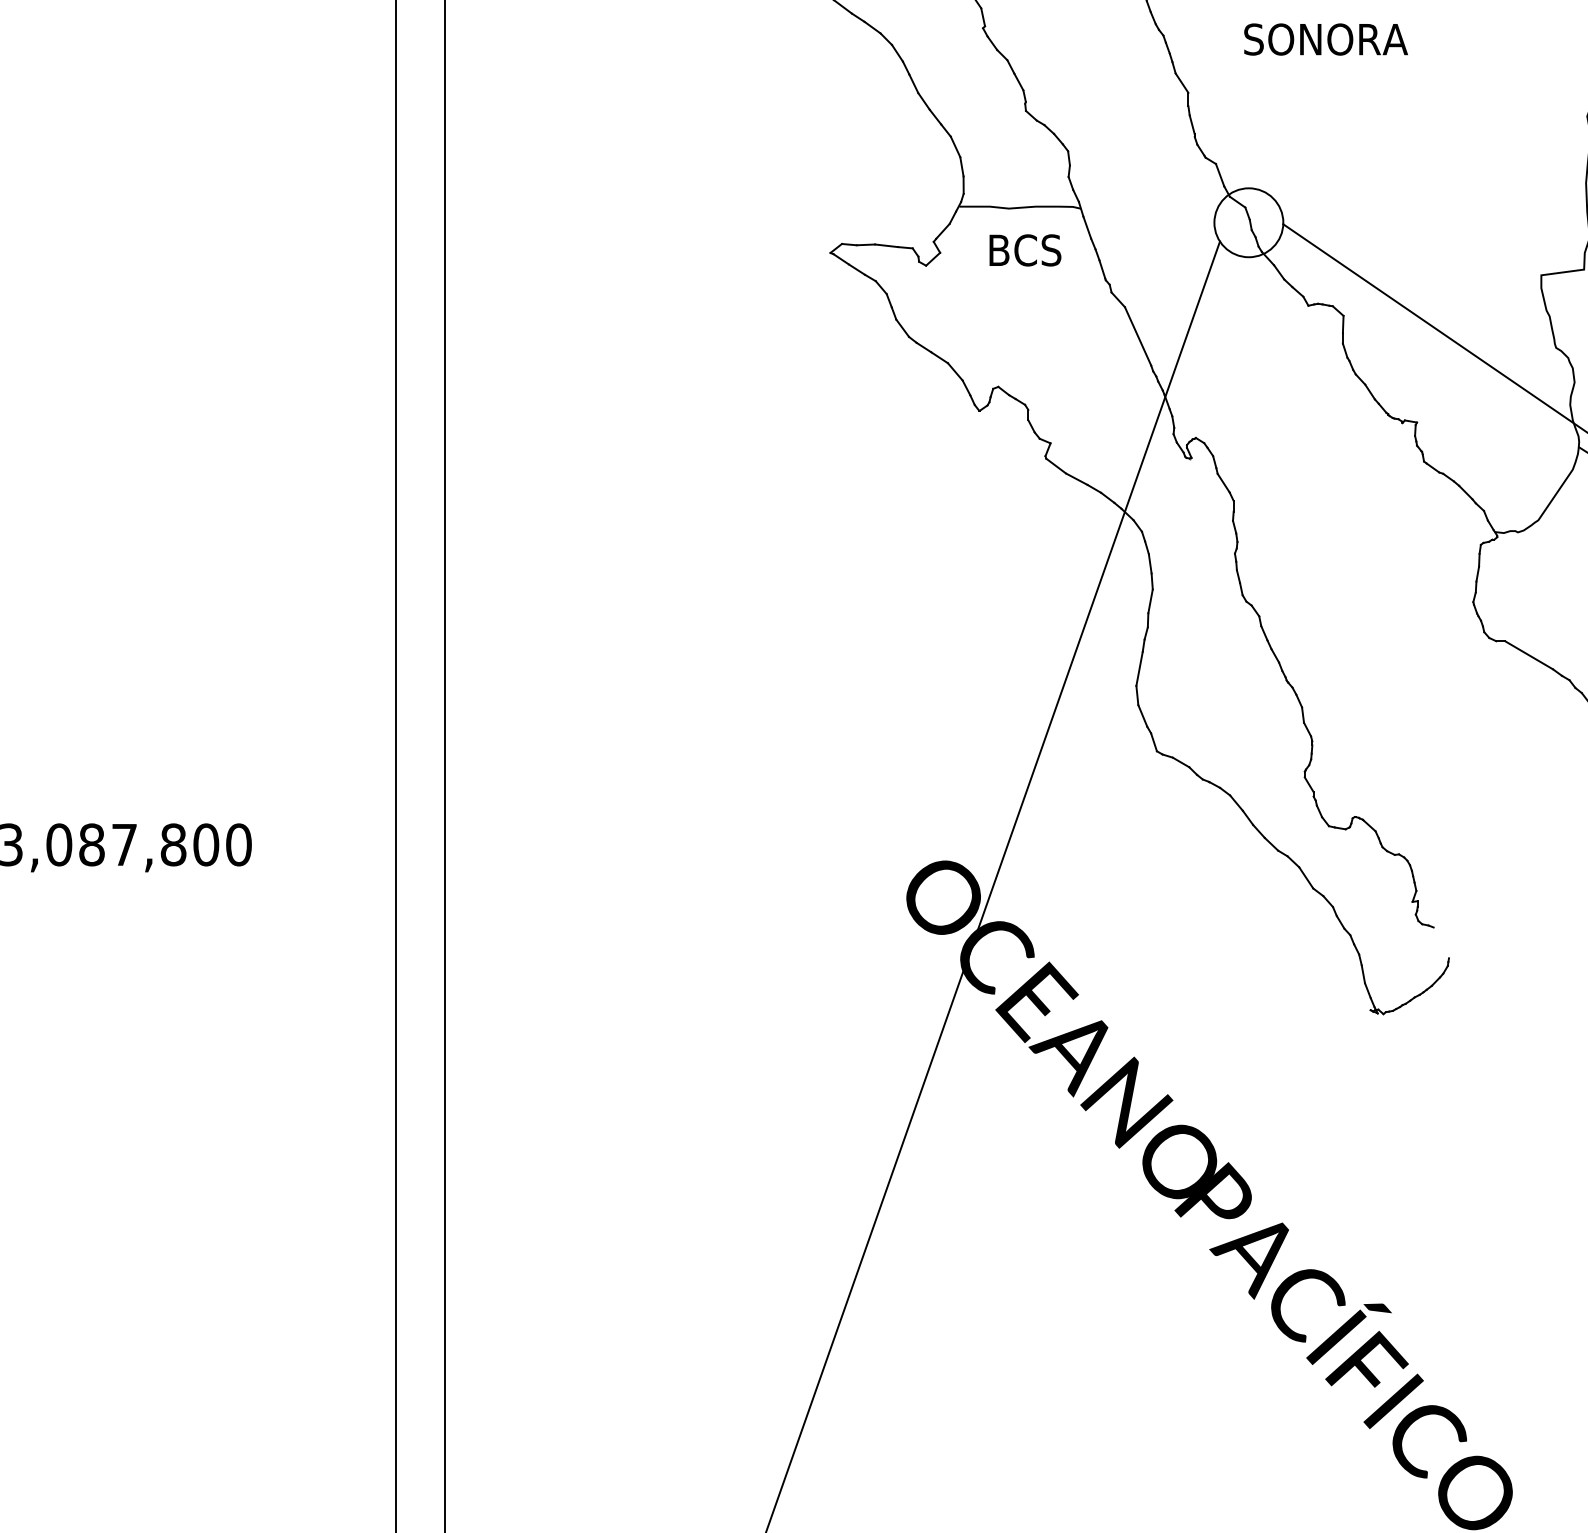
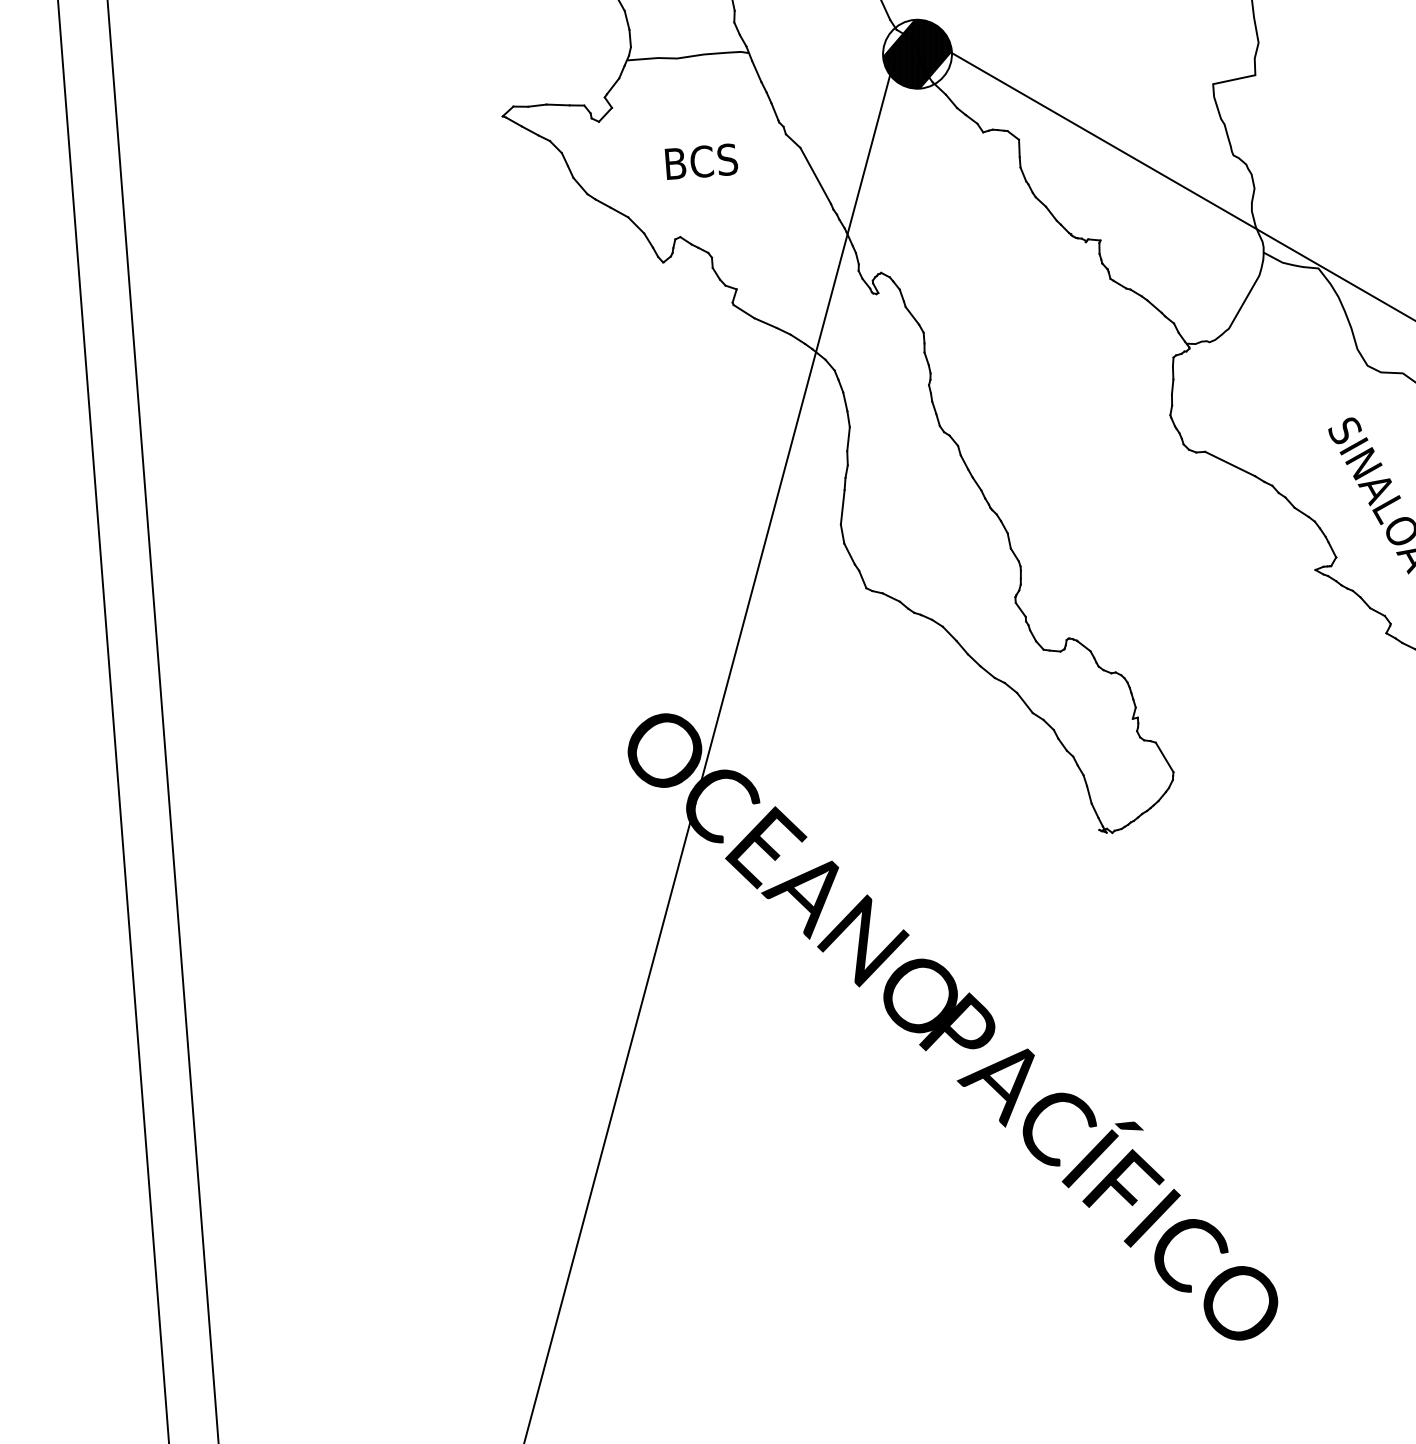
hatch: (1248, 222) -> (917, 53), added
text: (1025, 250) -> (701, 161), moved
line: (1441, 942) -> (1164, 757), added

